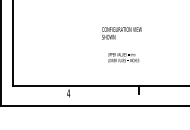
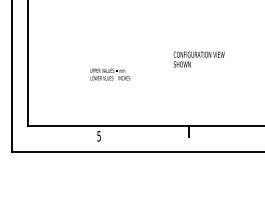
text: (121, 33) -> (198, 59), moved
text: (123, 57) -> (110, 74), moved
text: (68, 93) -> (99, 136), 4 -> 5

